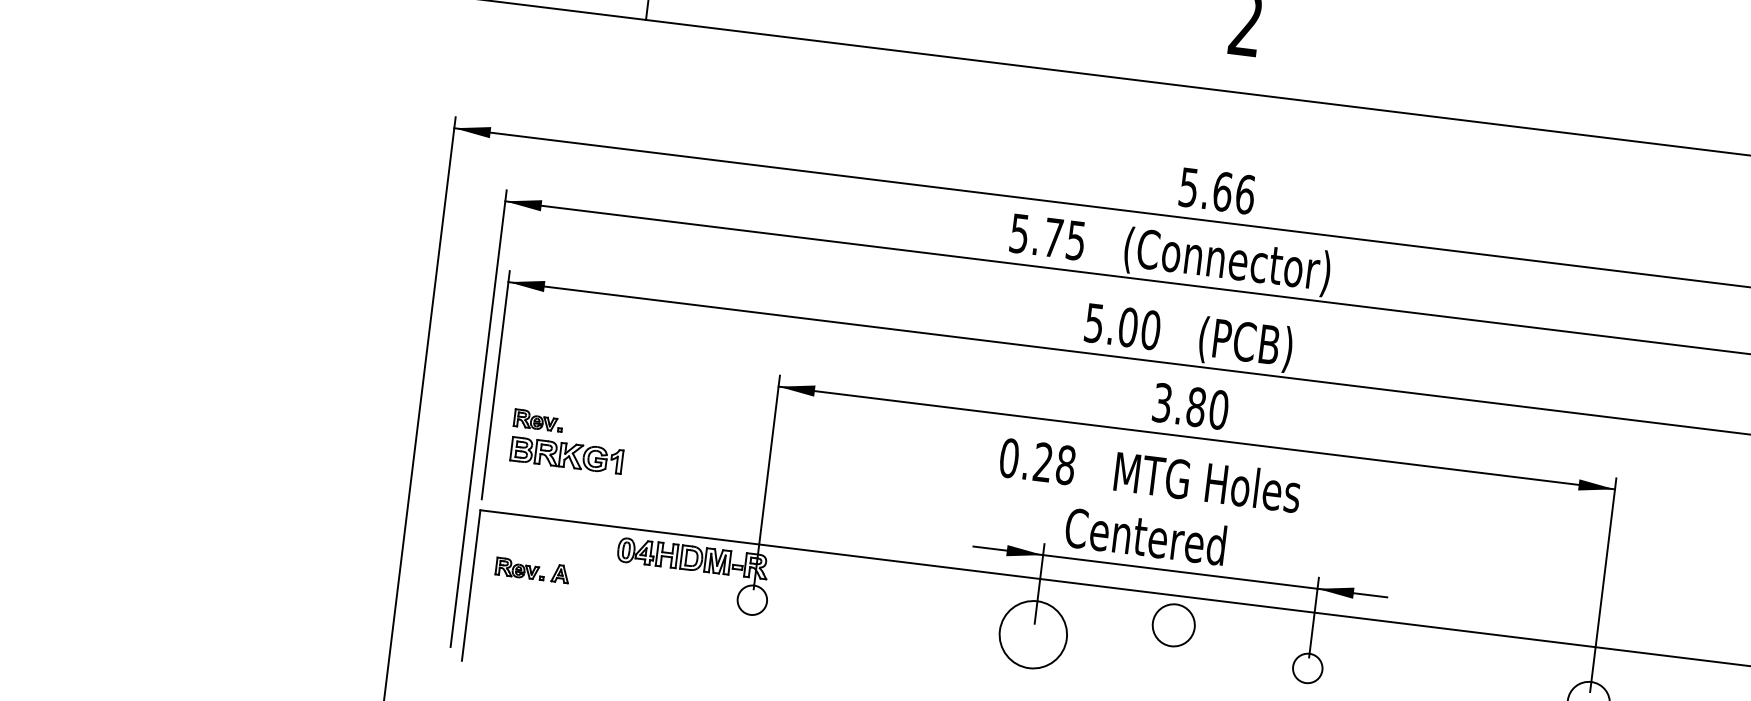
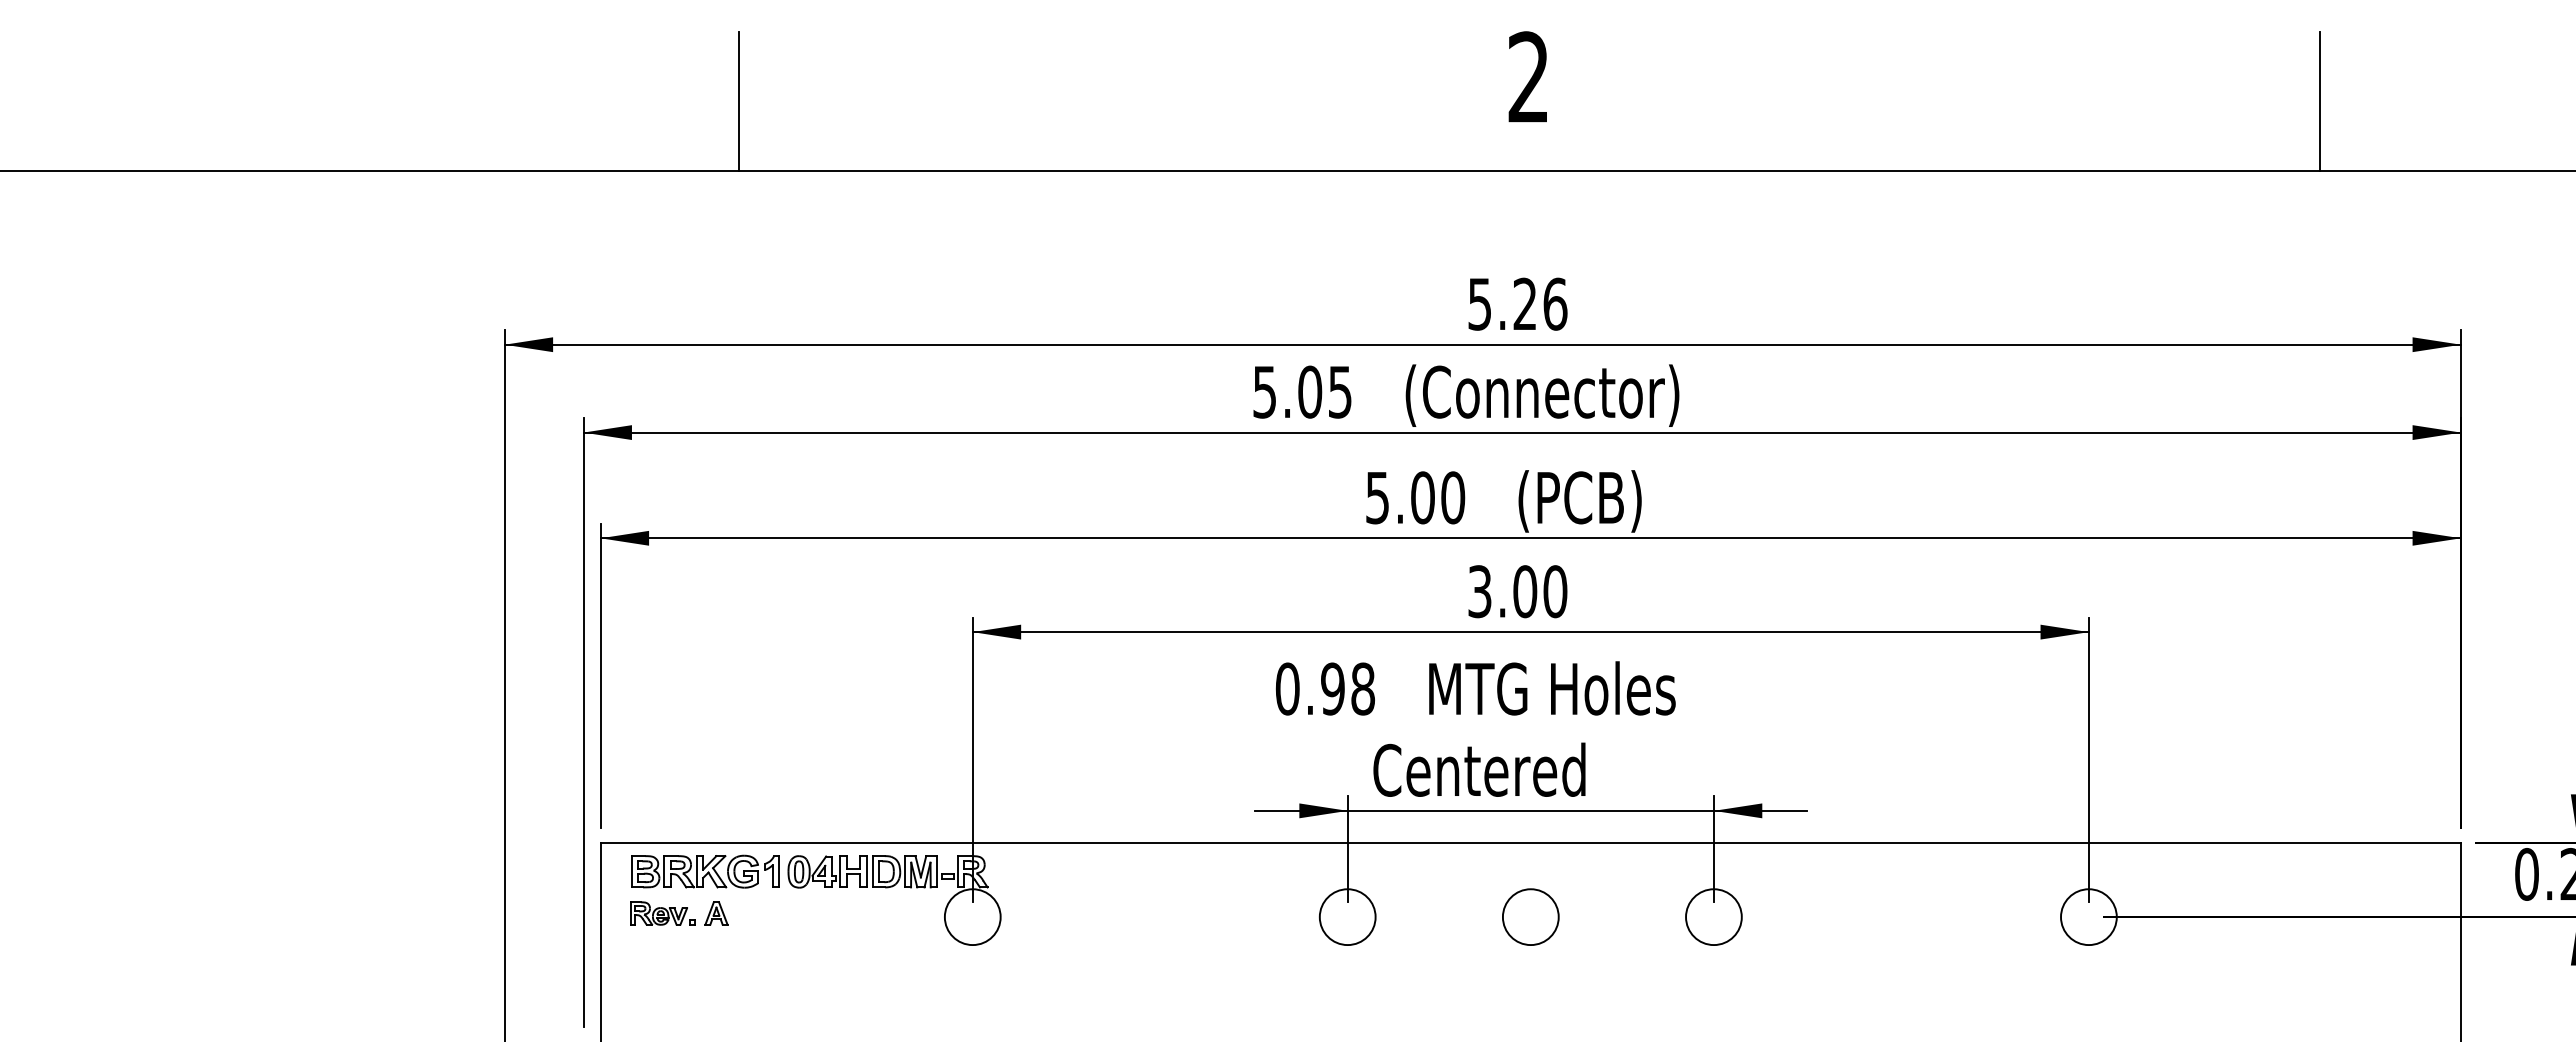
text: (1223, 191) -> (1525, 303), 5.66 -> 5.26
text: (1053, 237) -> (1310, 391), 5.75 -> 5.05
text: (1196, 407) -> (1525, 591), 3.80 -> 3.00
part: (538, 420) -> (662, 715), removed
part: (566, 455) -> (705, 871), moved
text: (1042, 462) -> (1332, 688), 0.28 -> 0.98
circle: (752, 600) -> (972, 917), size x1.43
circle: (1173, 624) -> (1530, 916), moved
circle: (1033, 634) -> (1347, 917), size x0.62
circle: (1307, 668) -> (1713, 917), size x1.43

